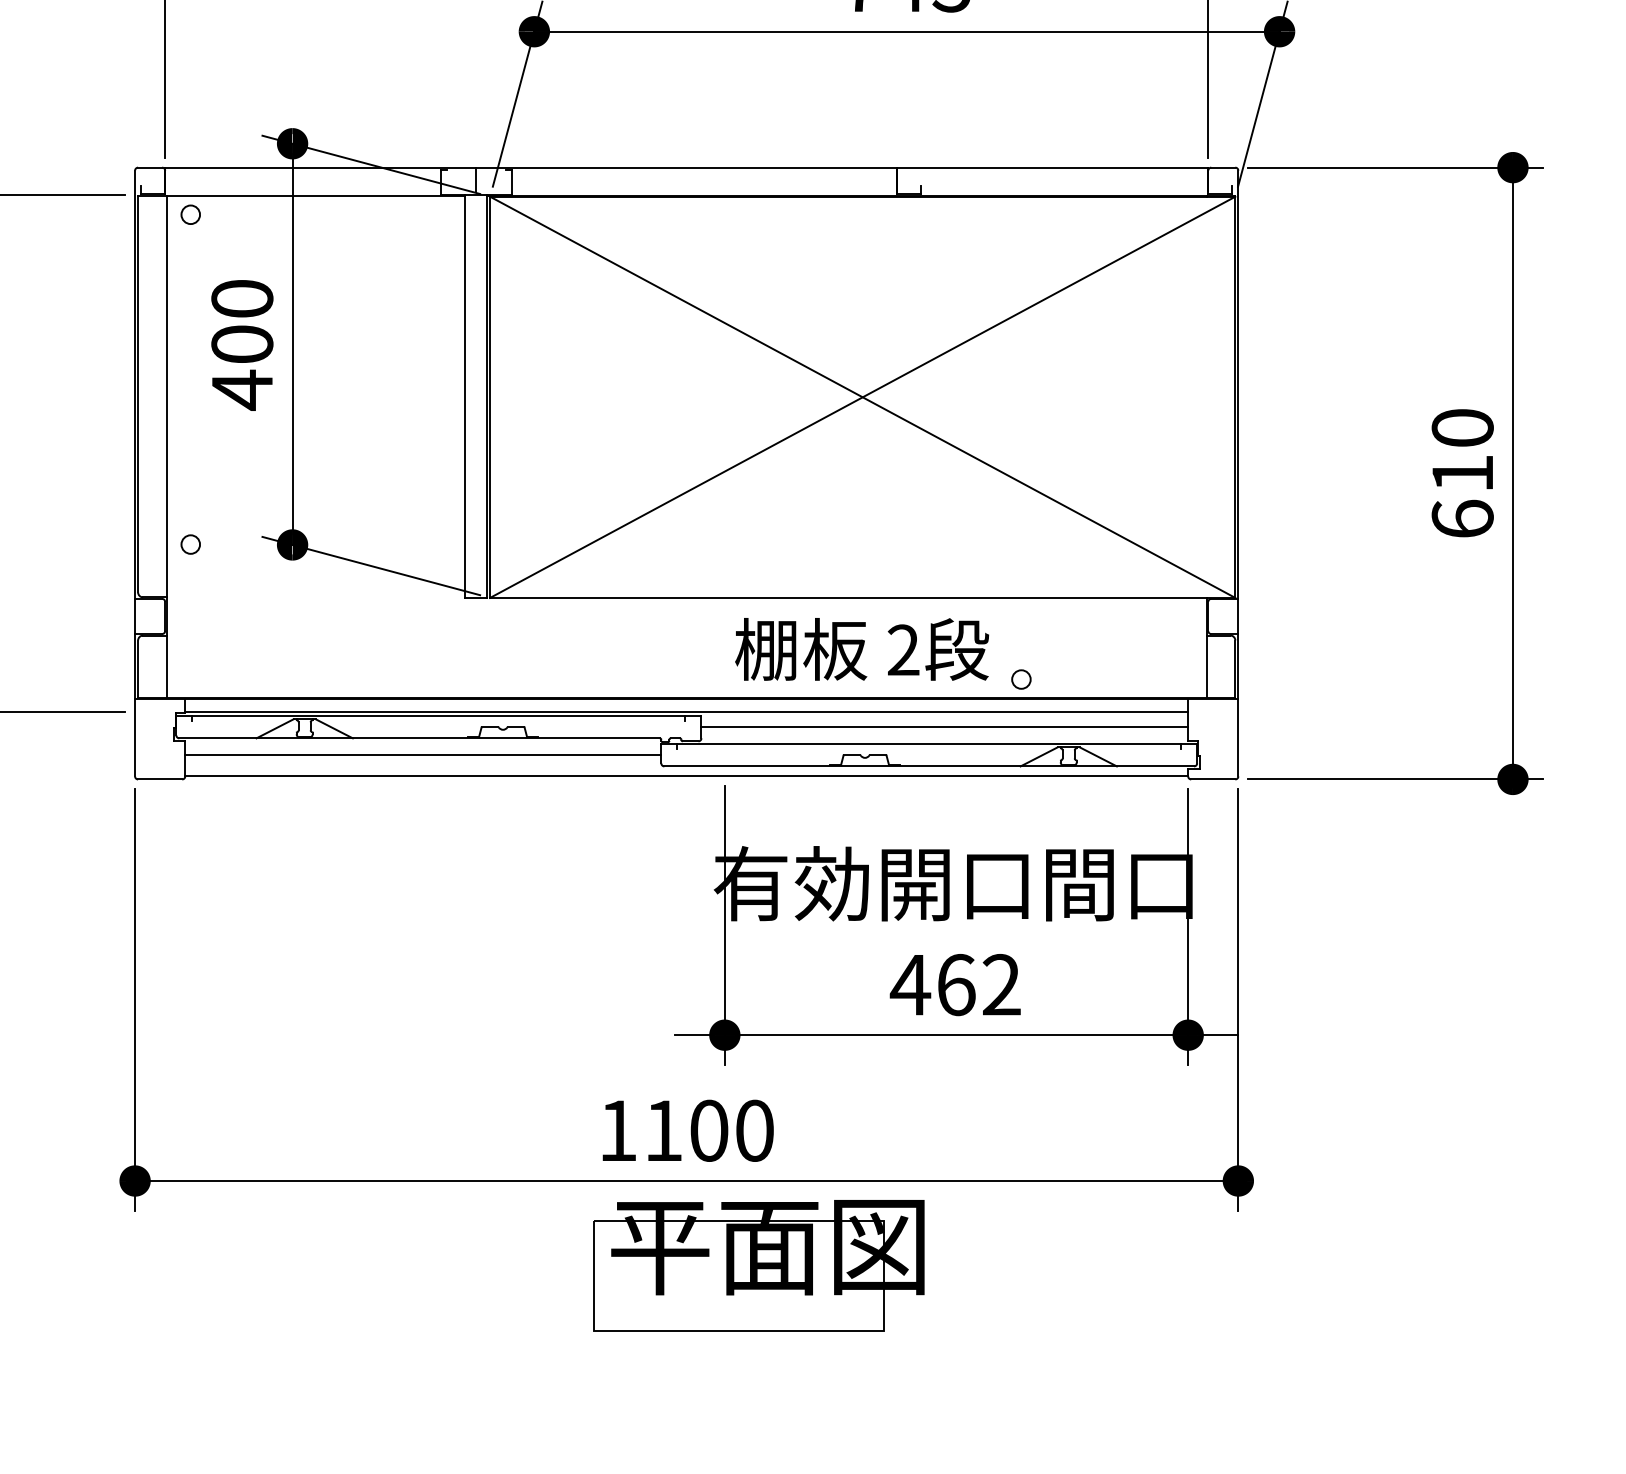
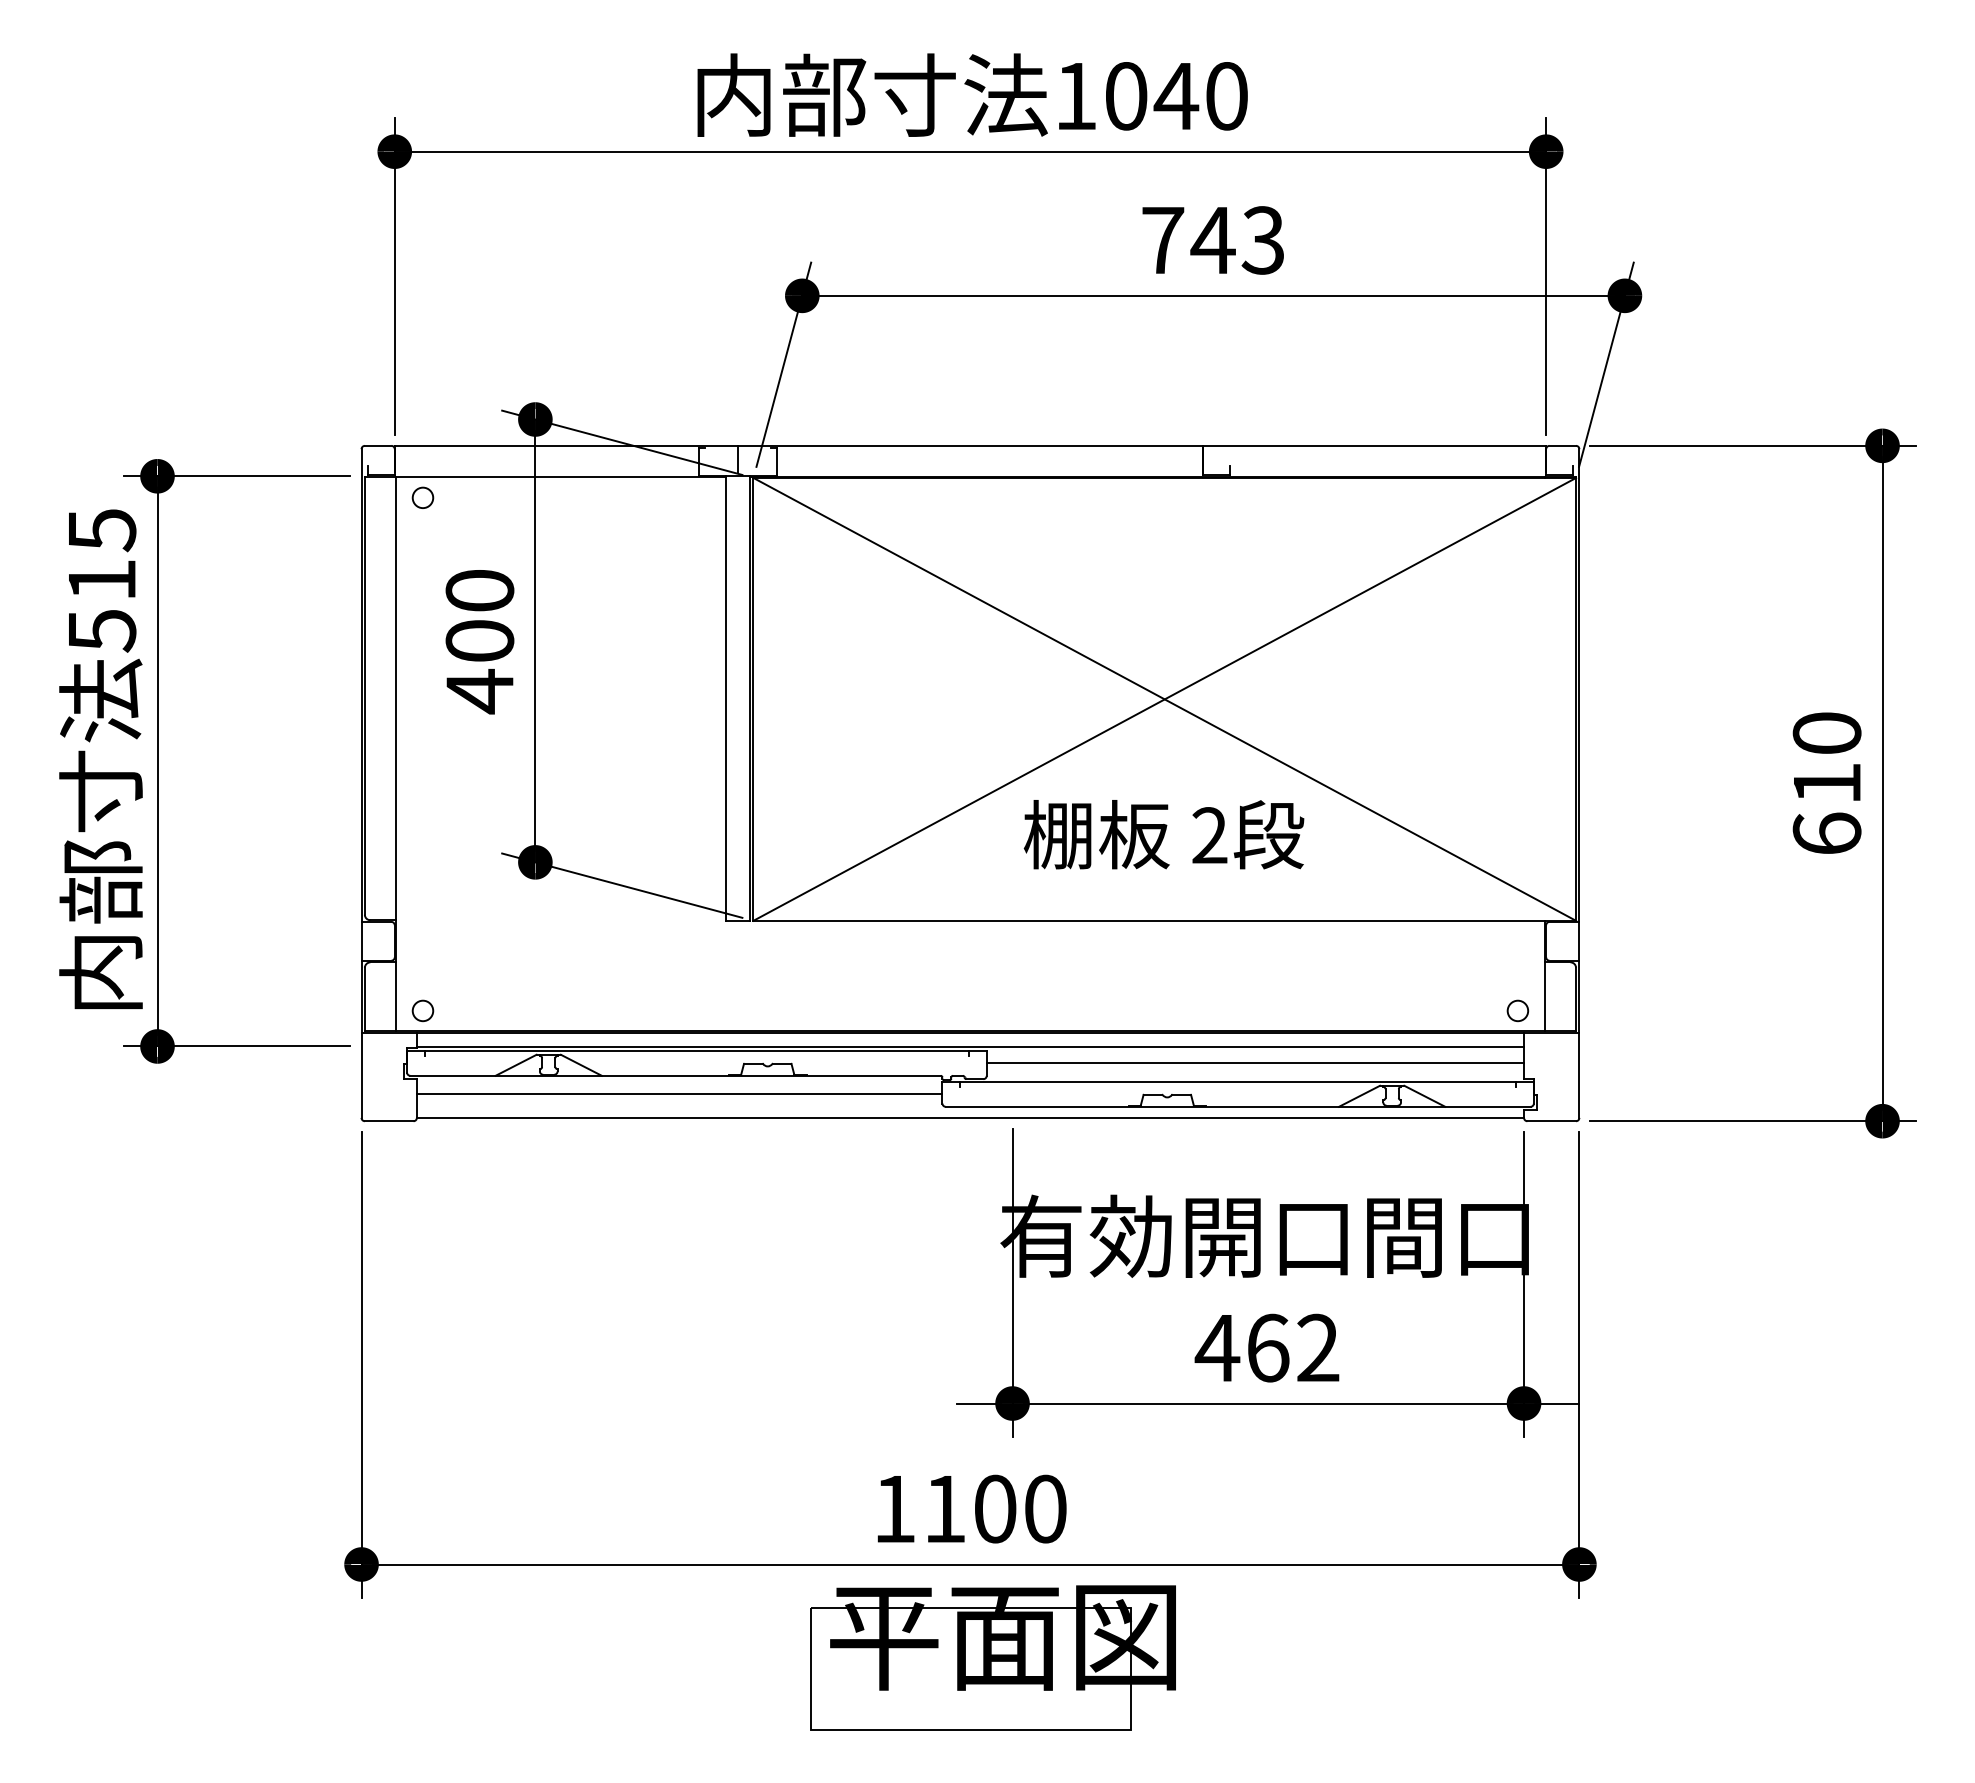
circle: (190, 544) -> (422, 1010), moved
text: (861, 649) -> (1163, 834), moved
circle: (1021, 679) -> (1517, 1010), moved
part: (758, 1265) -> (992, 1657), moved

